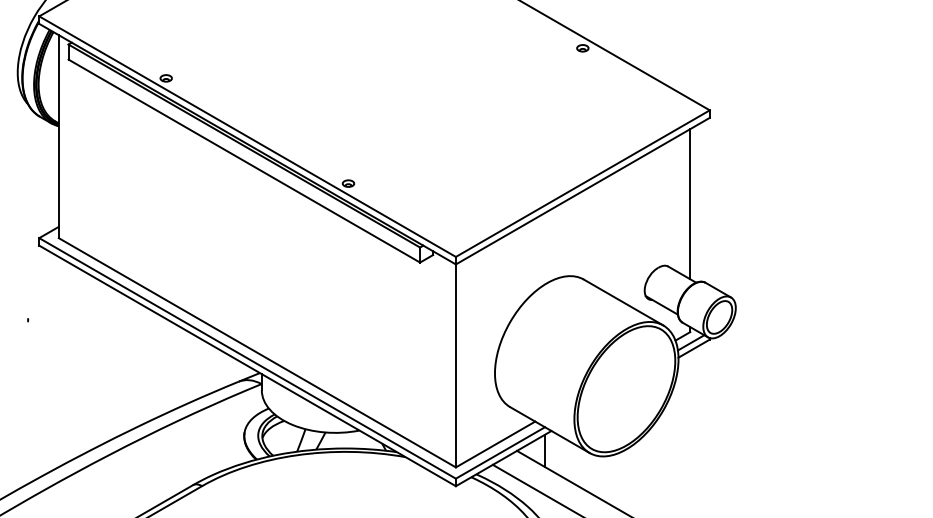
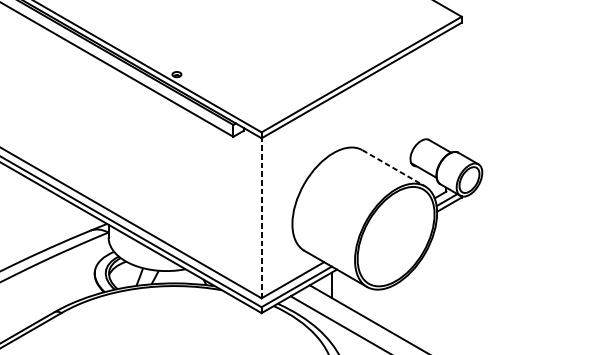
line: (690, 204) -> (446, 91), removed
line: (623, 302) -> (393, 168), solid -> dashed
line: (455, 365) -> (261, 217), solid -> dashed

